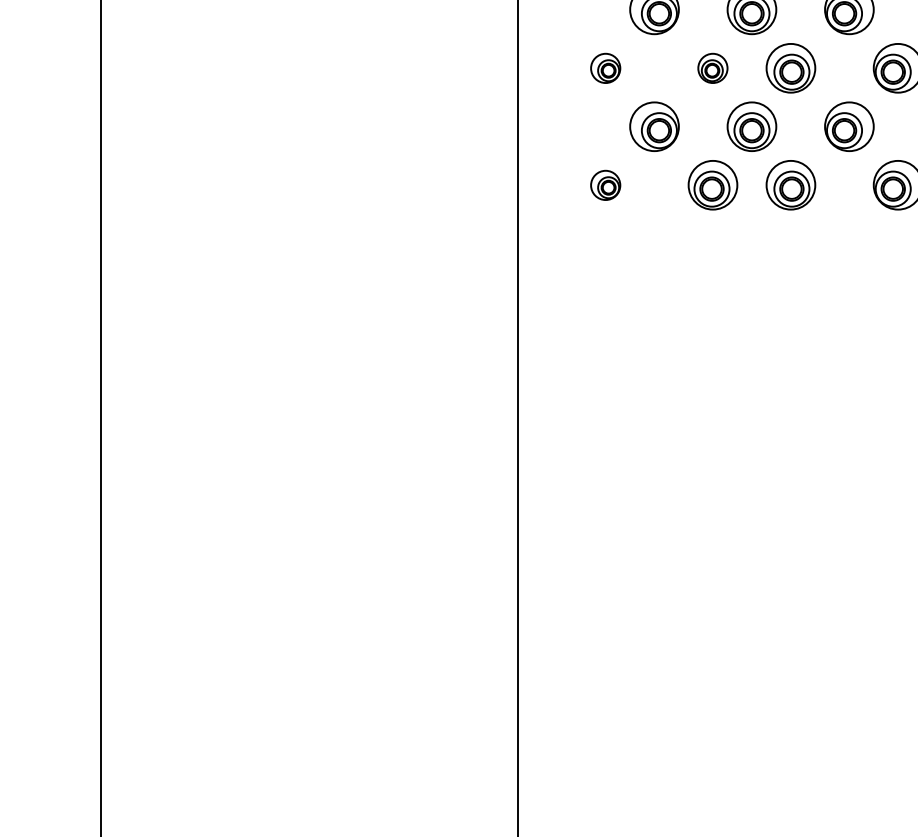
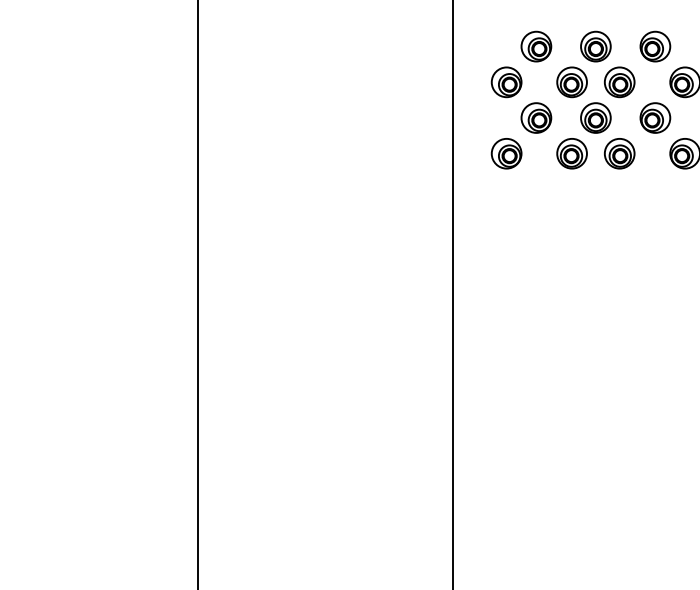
part: (605, 68) -> (506, 82), size x1.67
part: (712, 68) -> (571, 82), size x1.67
part: (605, 184) -> (506, 153), size x1.67

